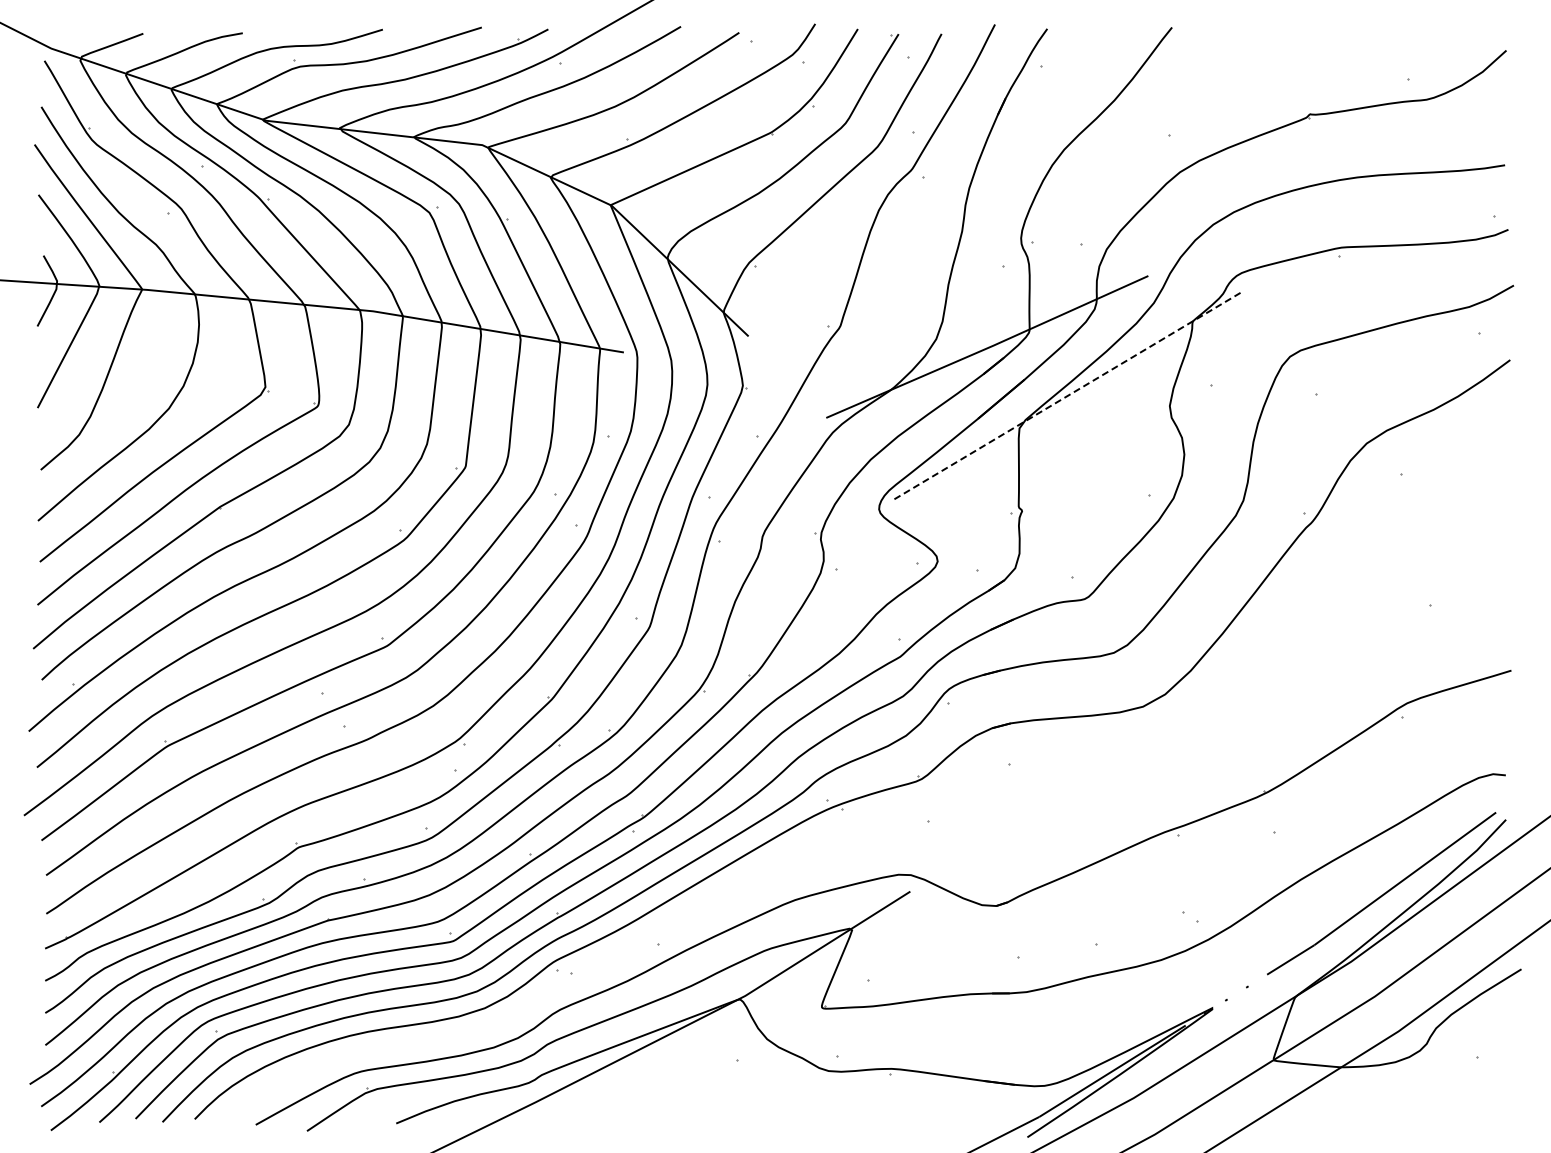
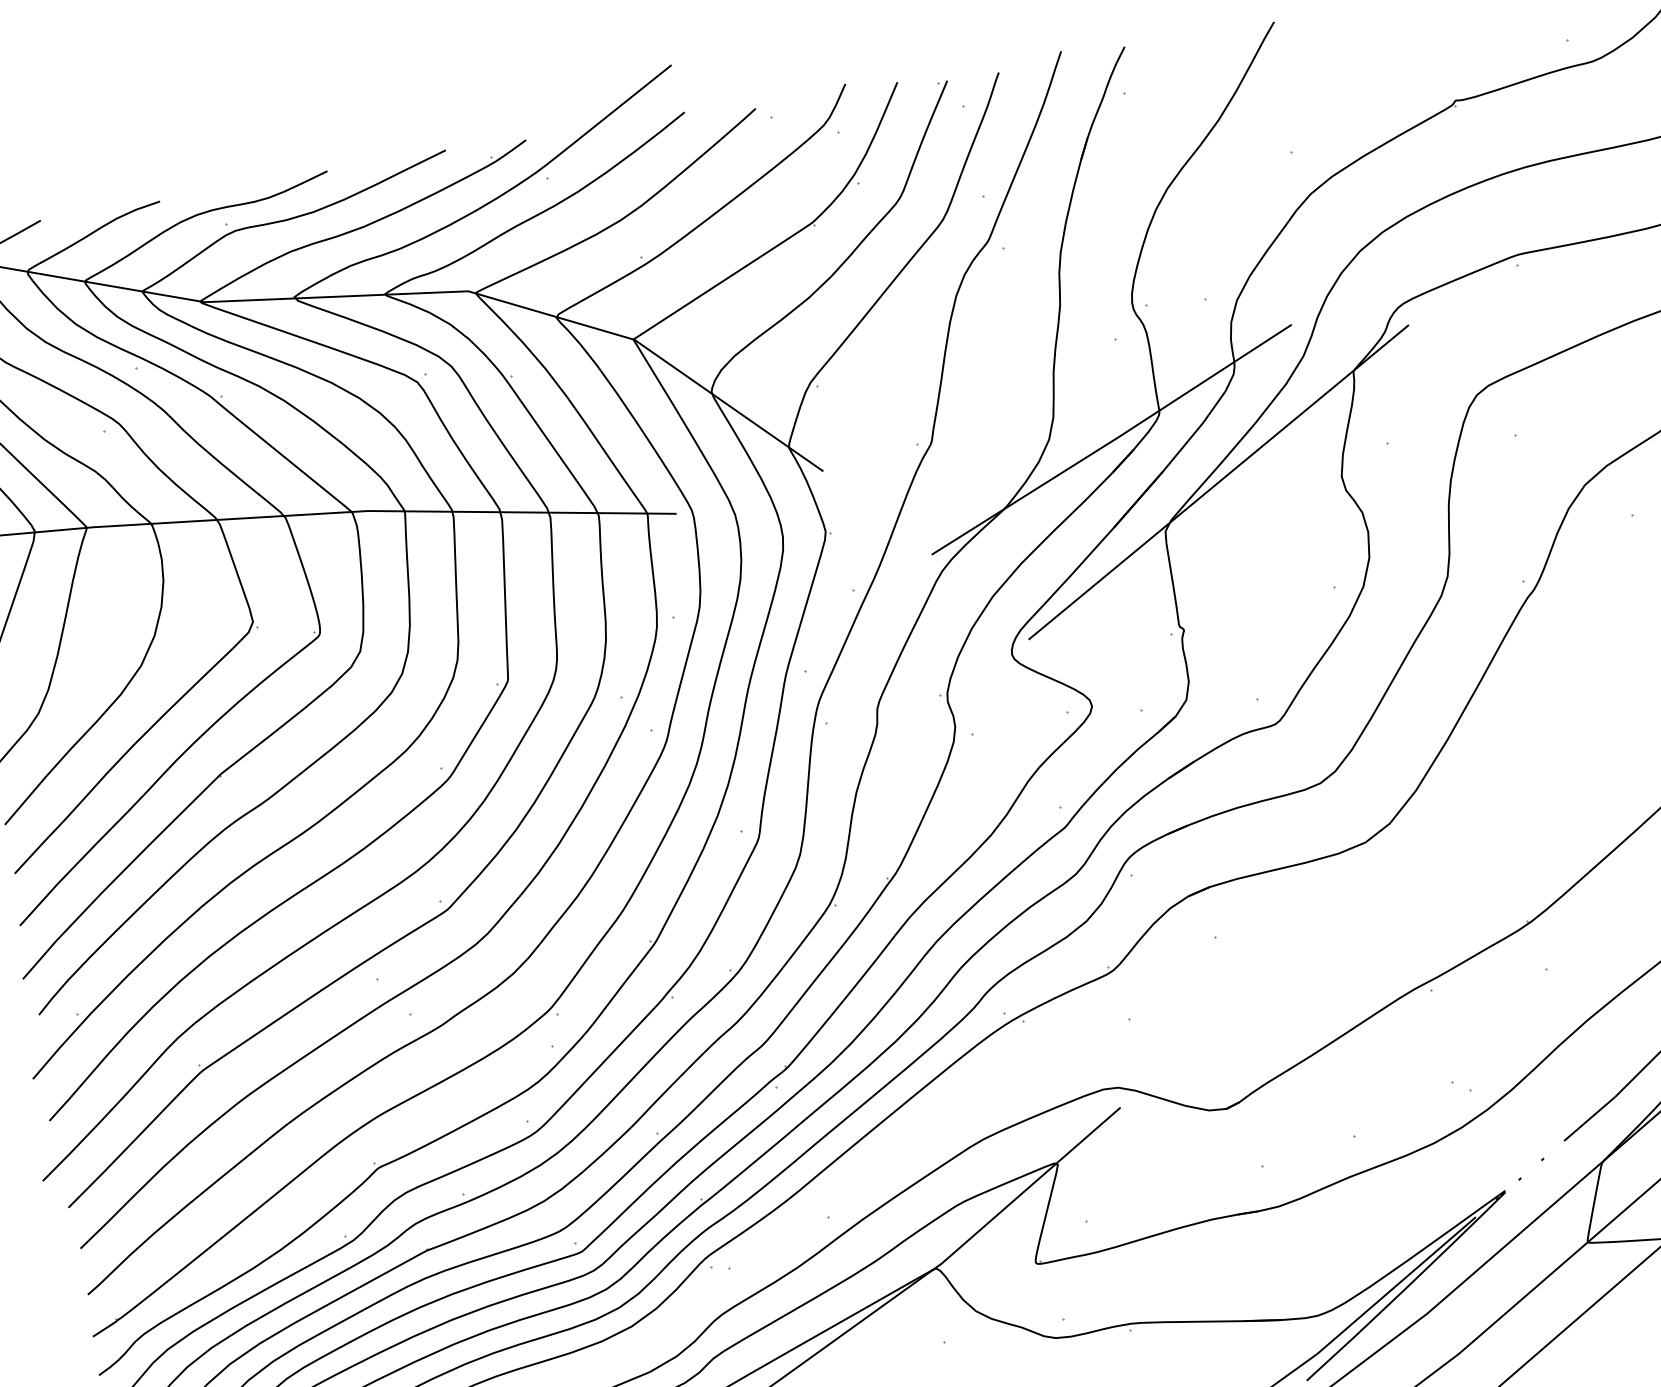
line: (1069, 394) -> (1219, 481), dashed -> solid

